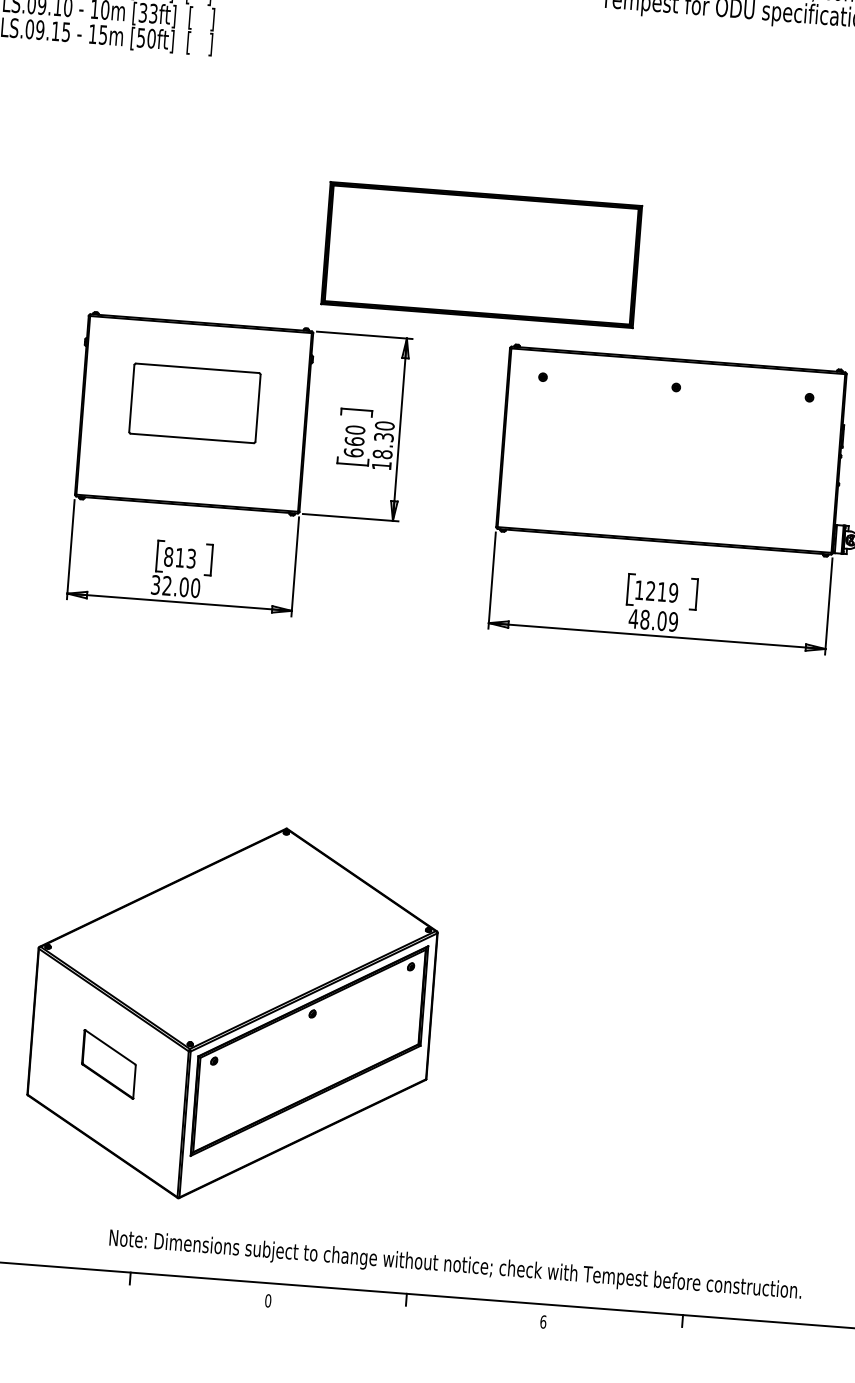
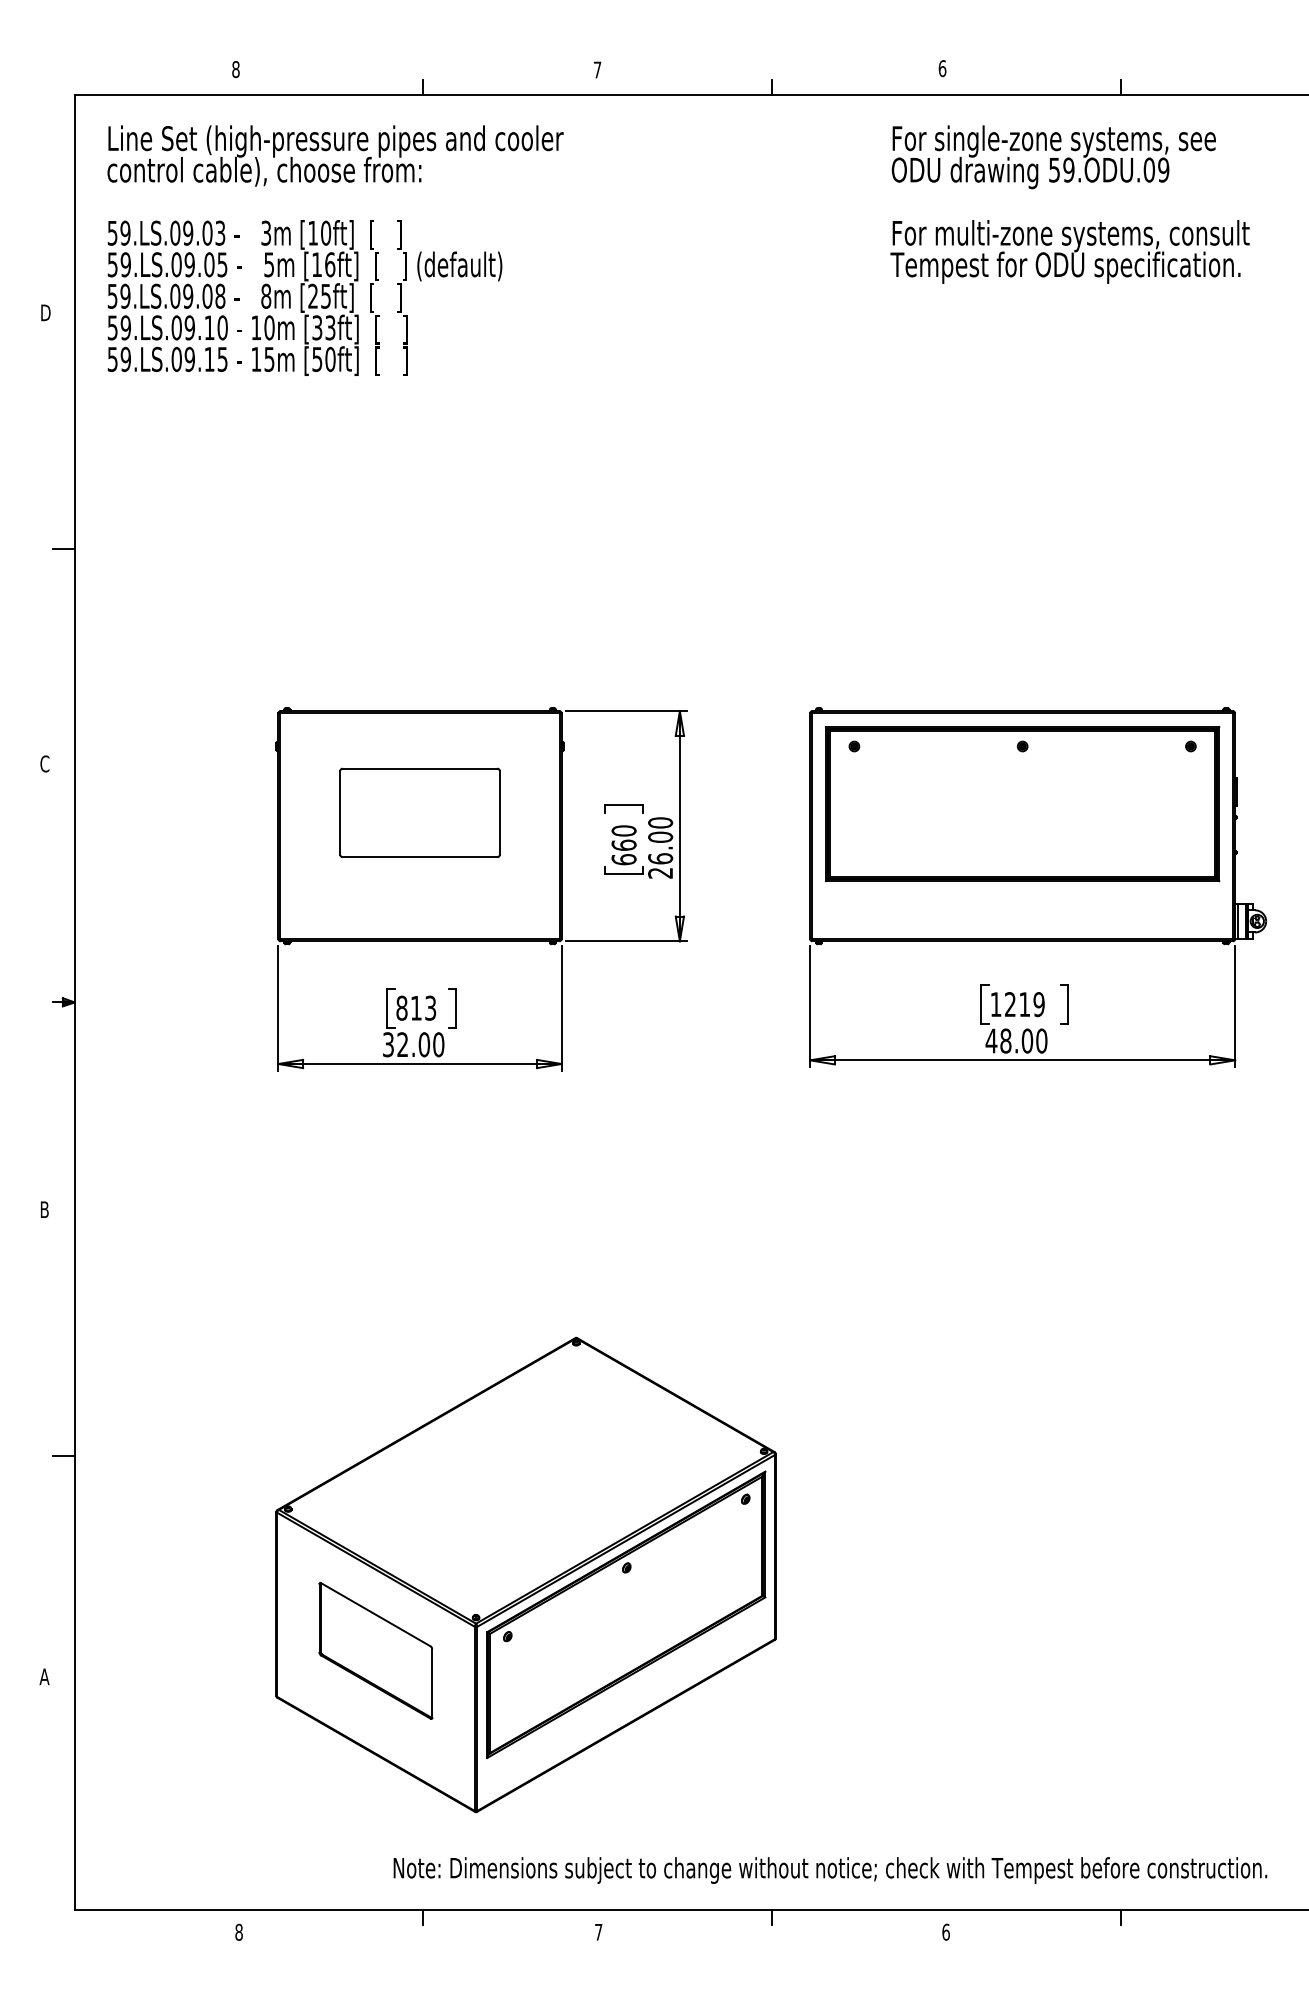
part: (481, 255) -> (1022, 804), moved
text: (382, 450) -> (660, 854), 18.30 -> 26.00
text: (673, 621) -> (1041, 1040), 48.09 -> 48.00
part: (108, 1064) -> (375, 1650), size x1.67
text: (268, 1300) -> (598, 1931), 0 -> 7

